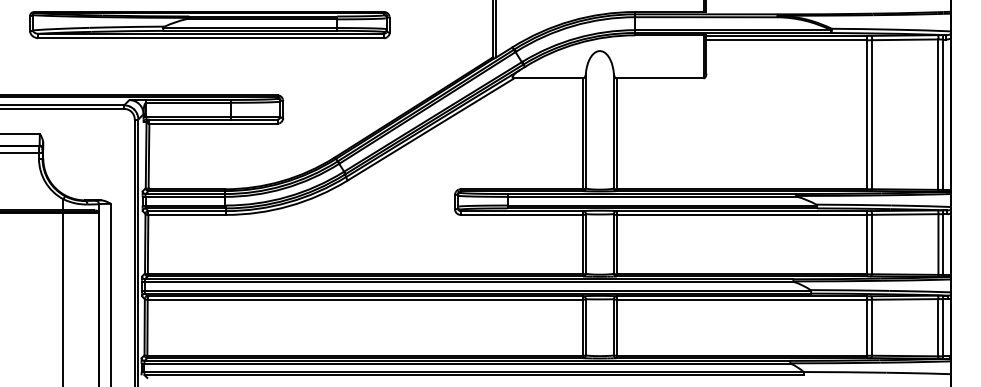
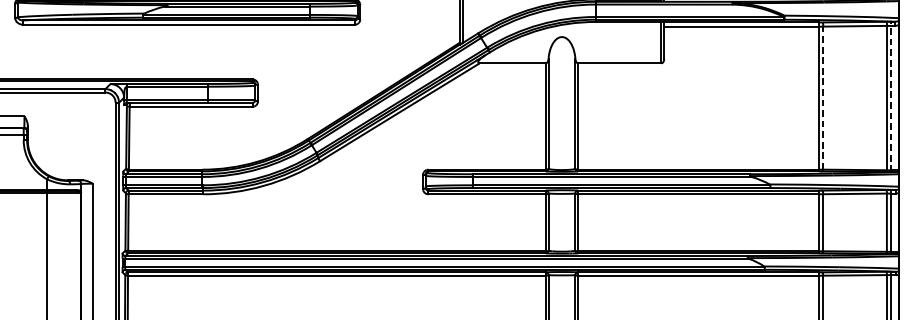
line: (943, 112) -> (891, 96), solid -> dashed
line: (871, 114) -> (822, 97), solid -> dashed

